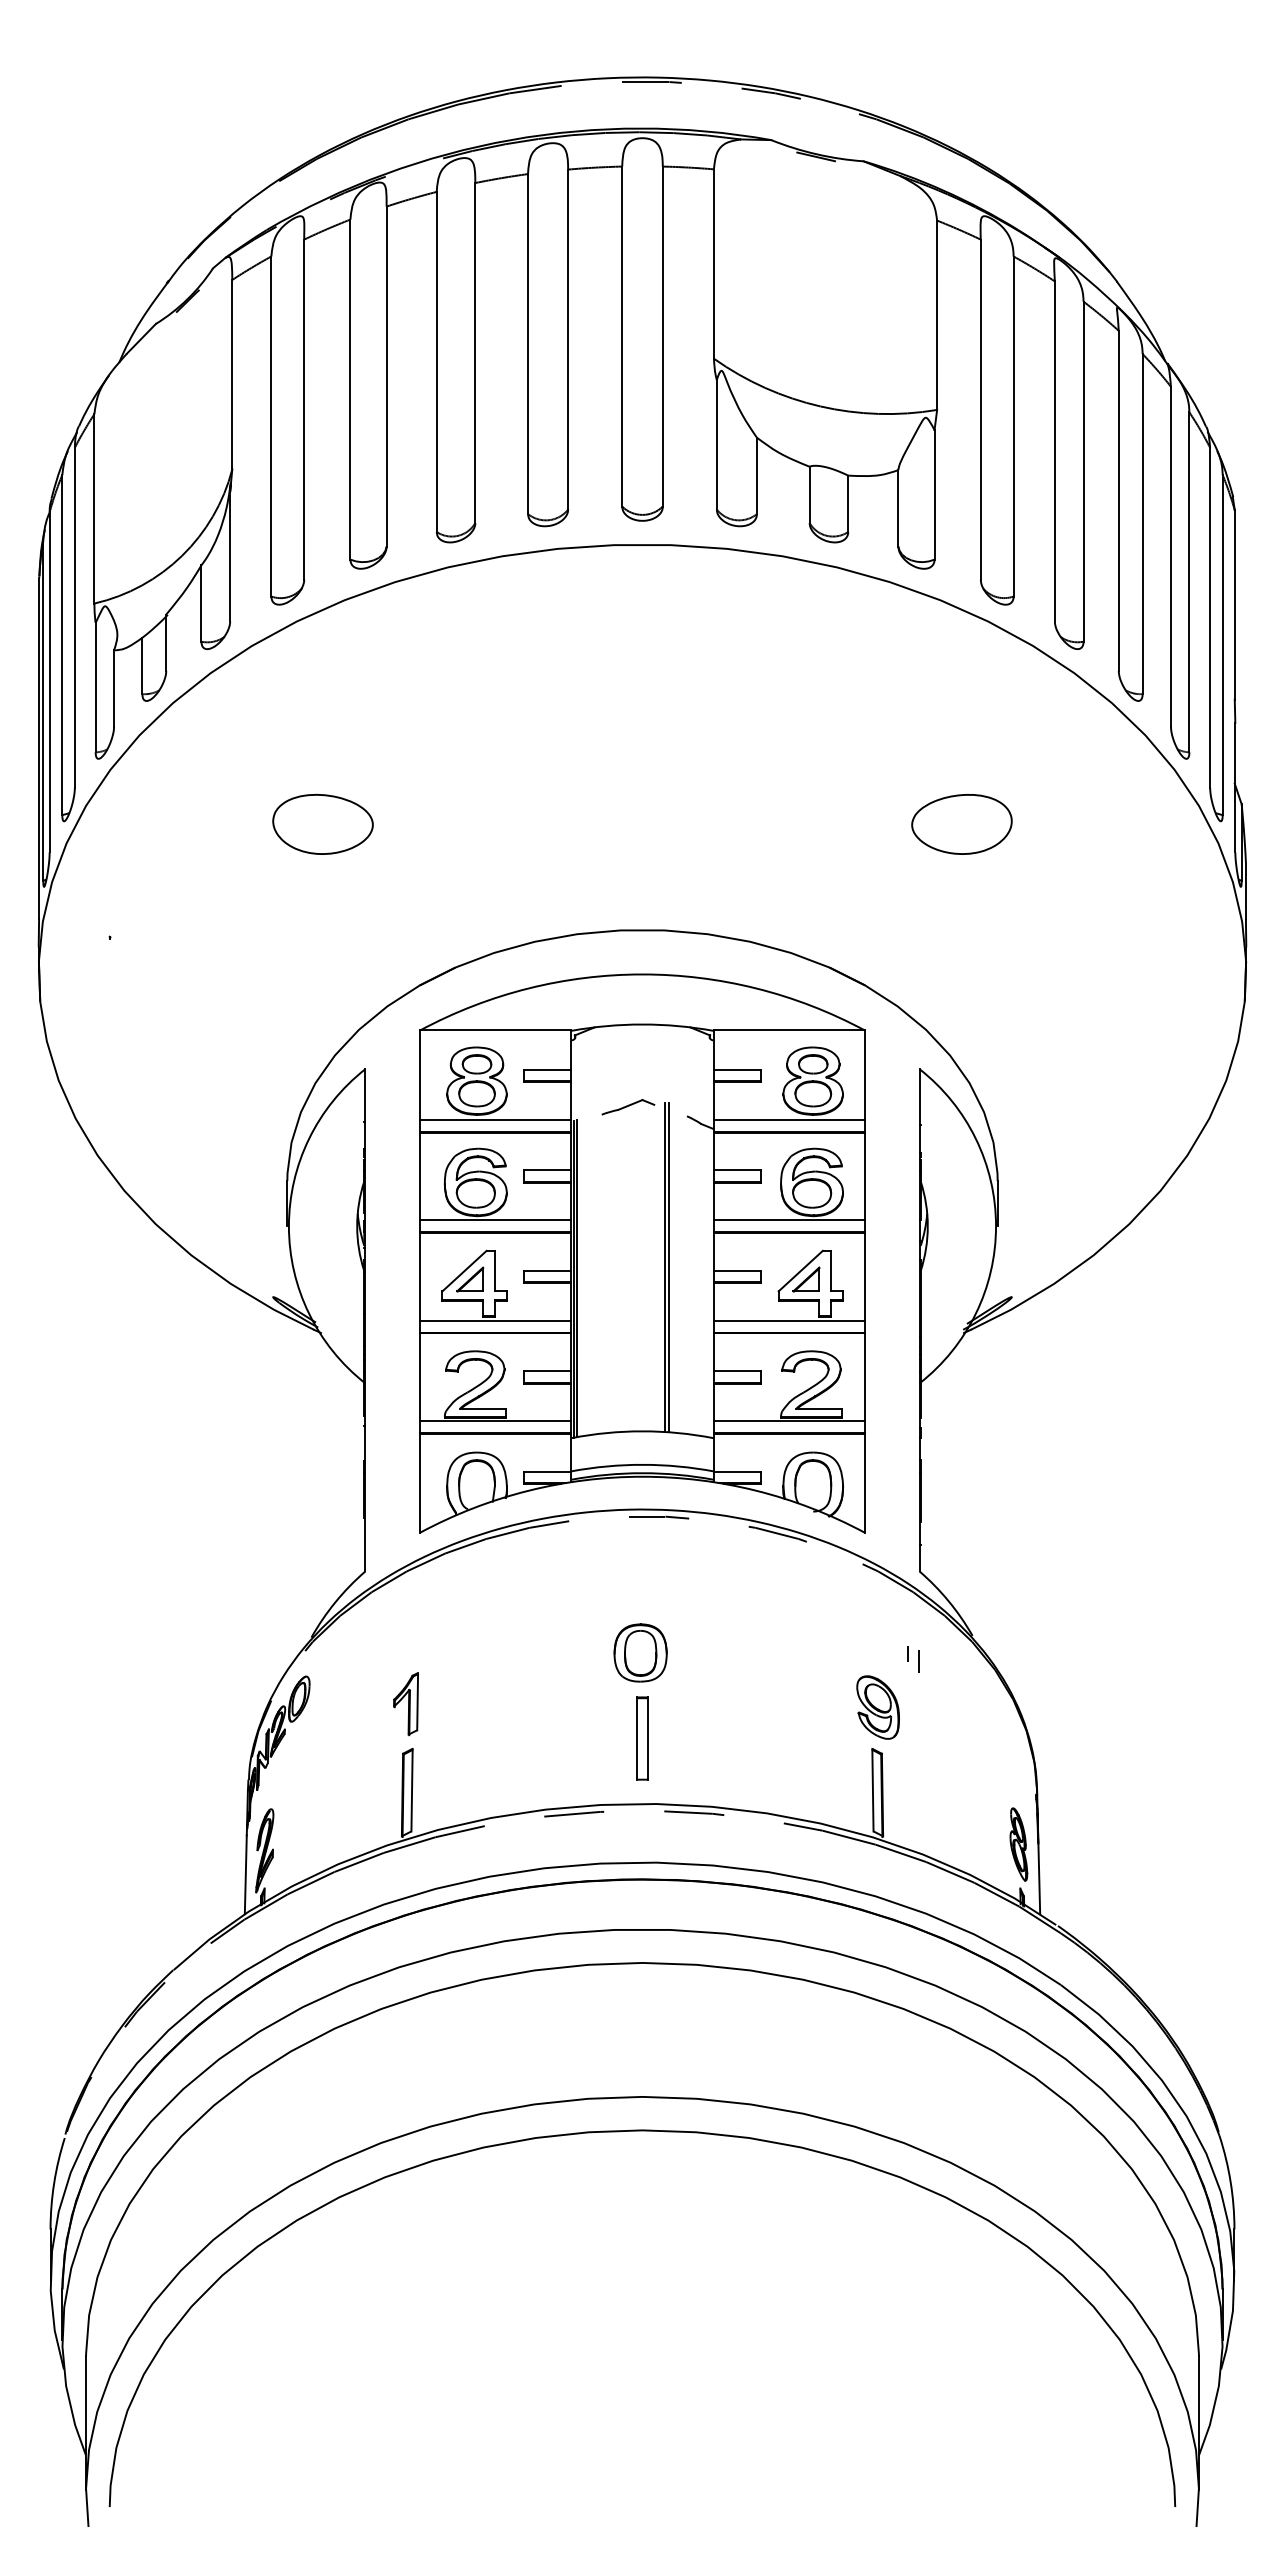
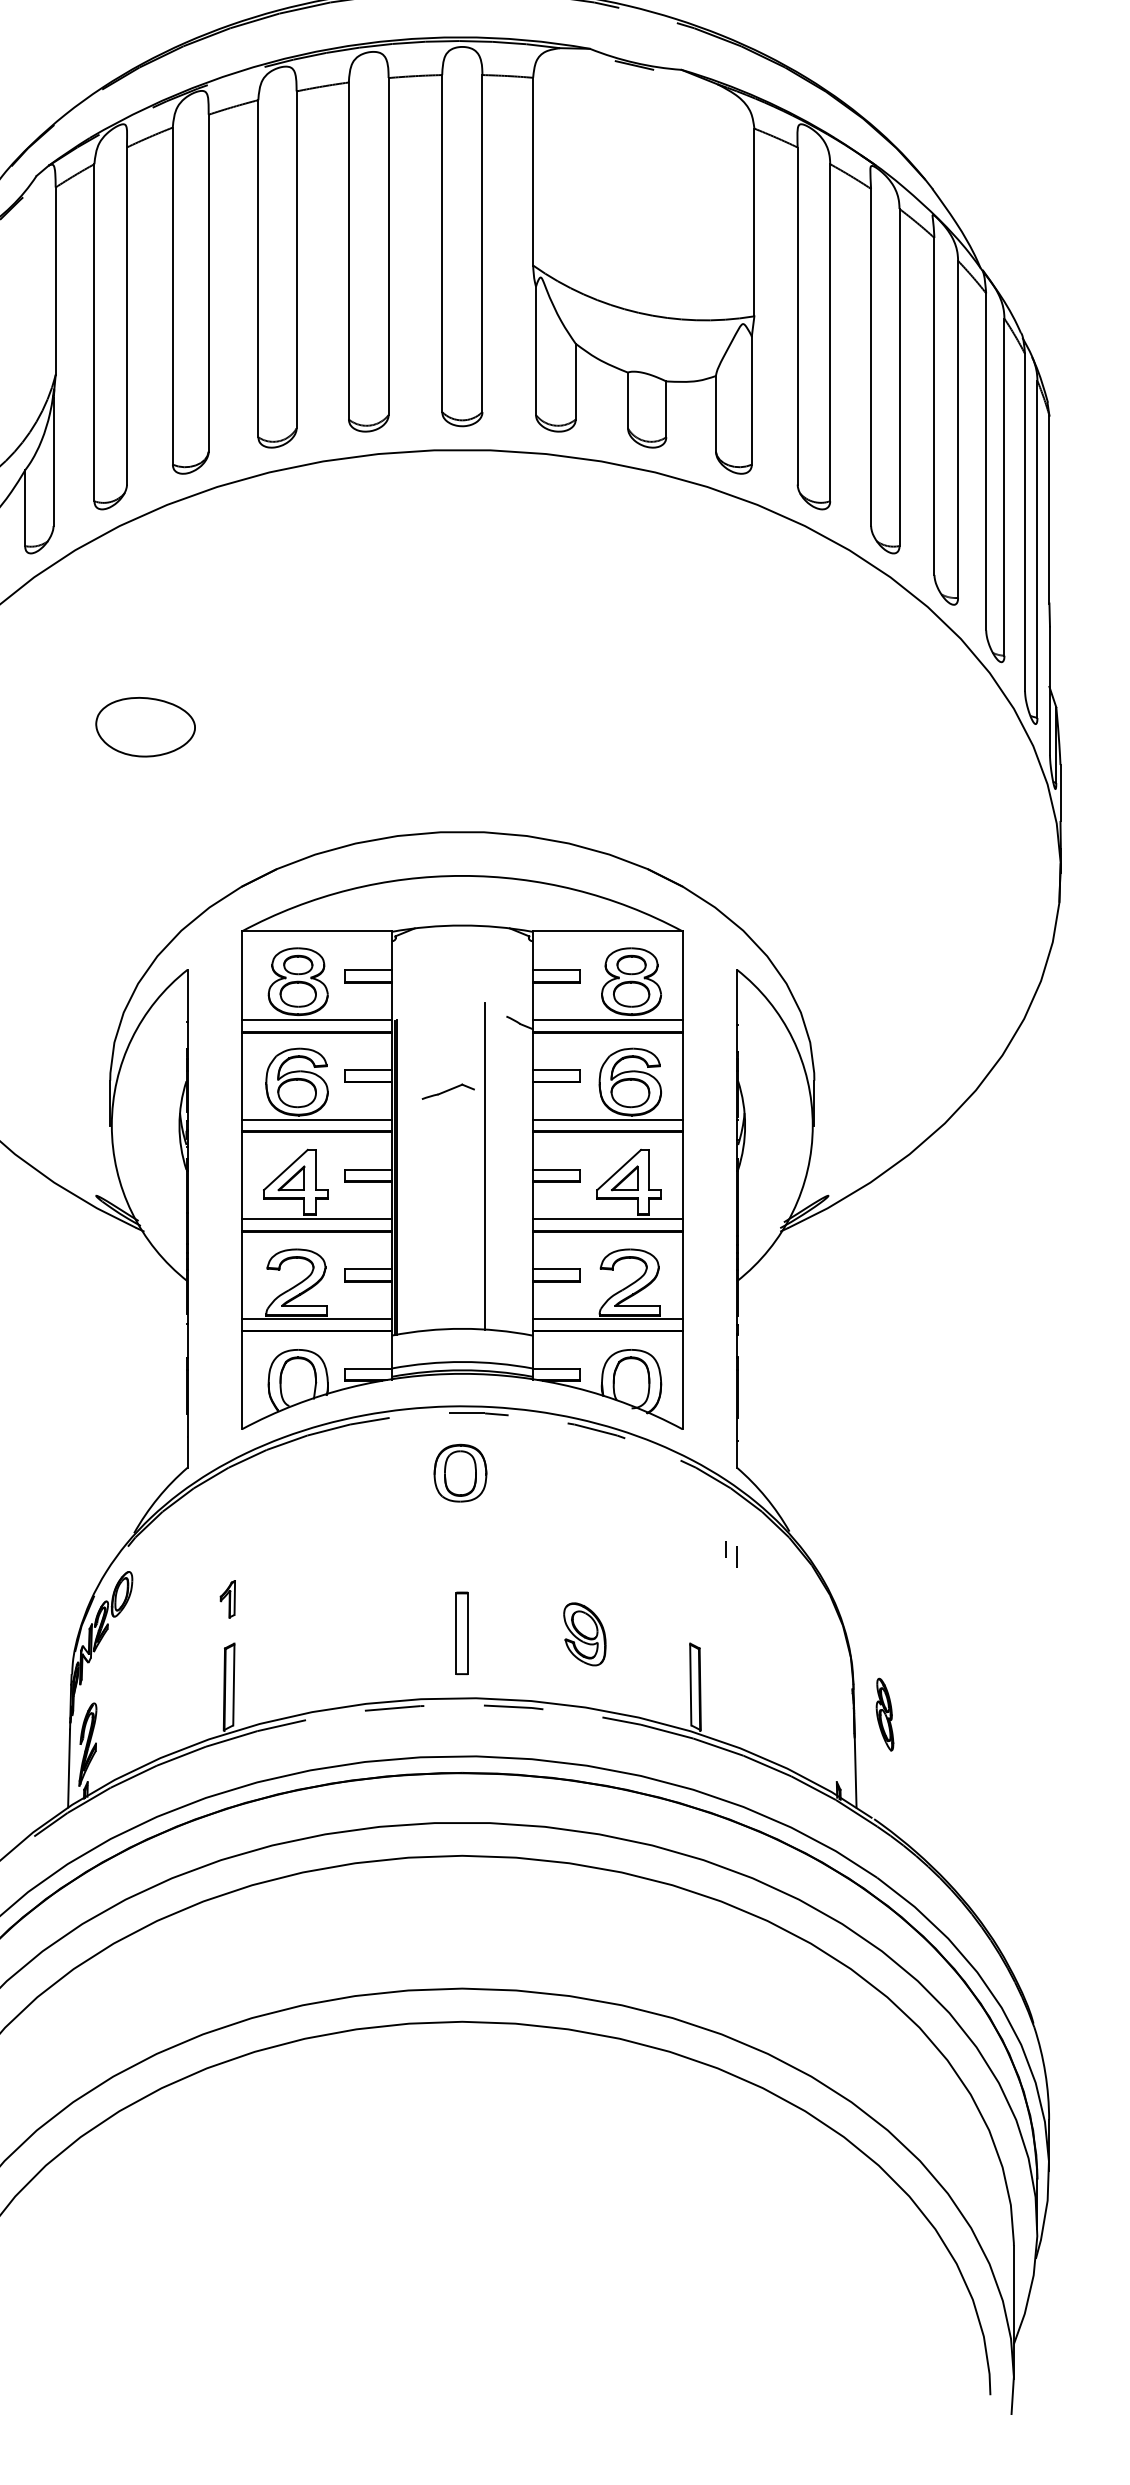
part: (961, 824) -> (778, 727), removed
part: (628, 1107) -> (448, 1092), moved
line: (668, 1267) -> (488, 1166), removed
part: (640, 1652) -> (460, 1472), moved
part: (405, 1704) -> (227, 1599), size x0.6
part: (877, 1707) -> (584, 1634), moved
part: (1018, 1844) -> (884, 1714), moved

